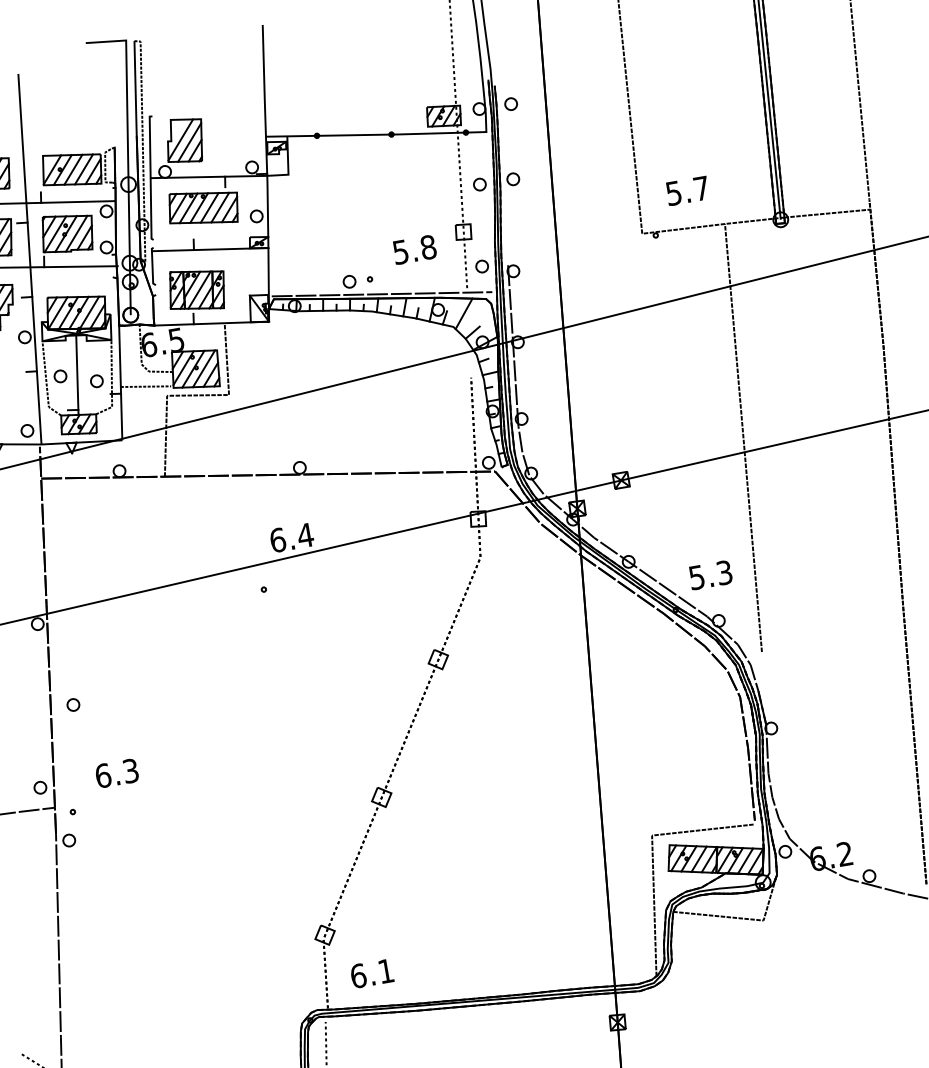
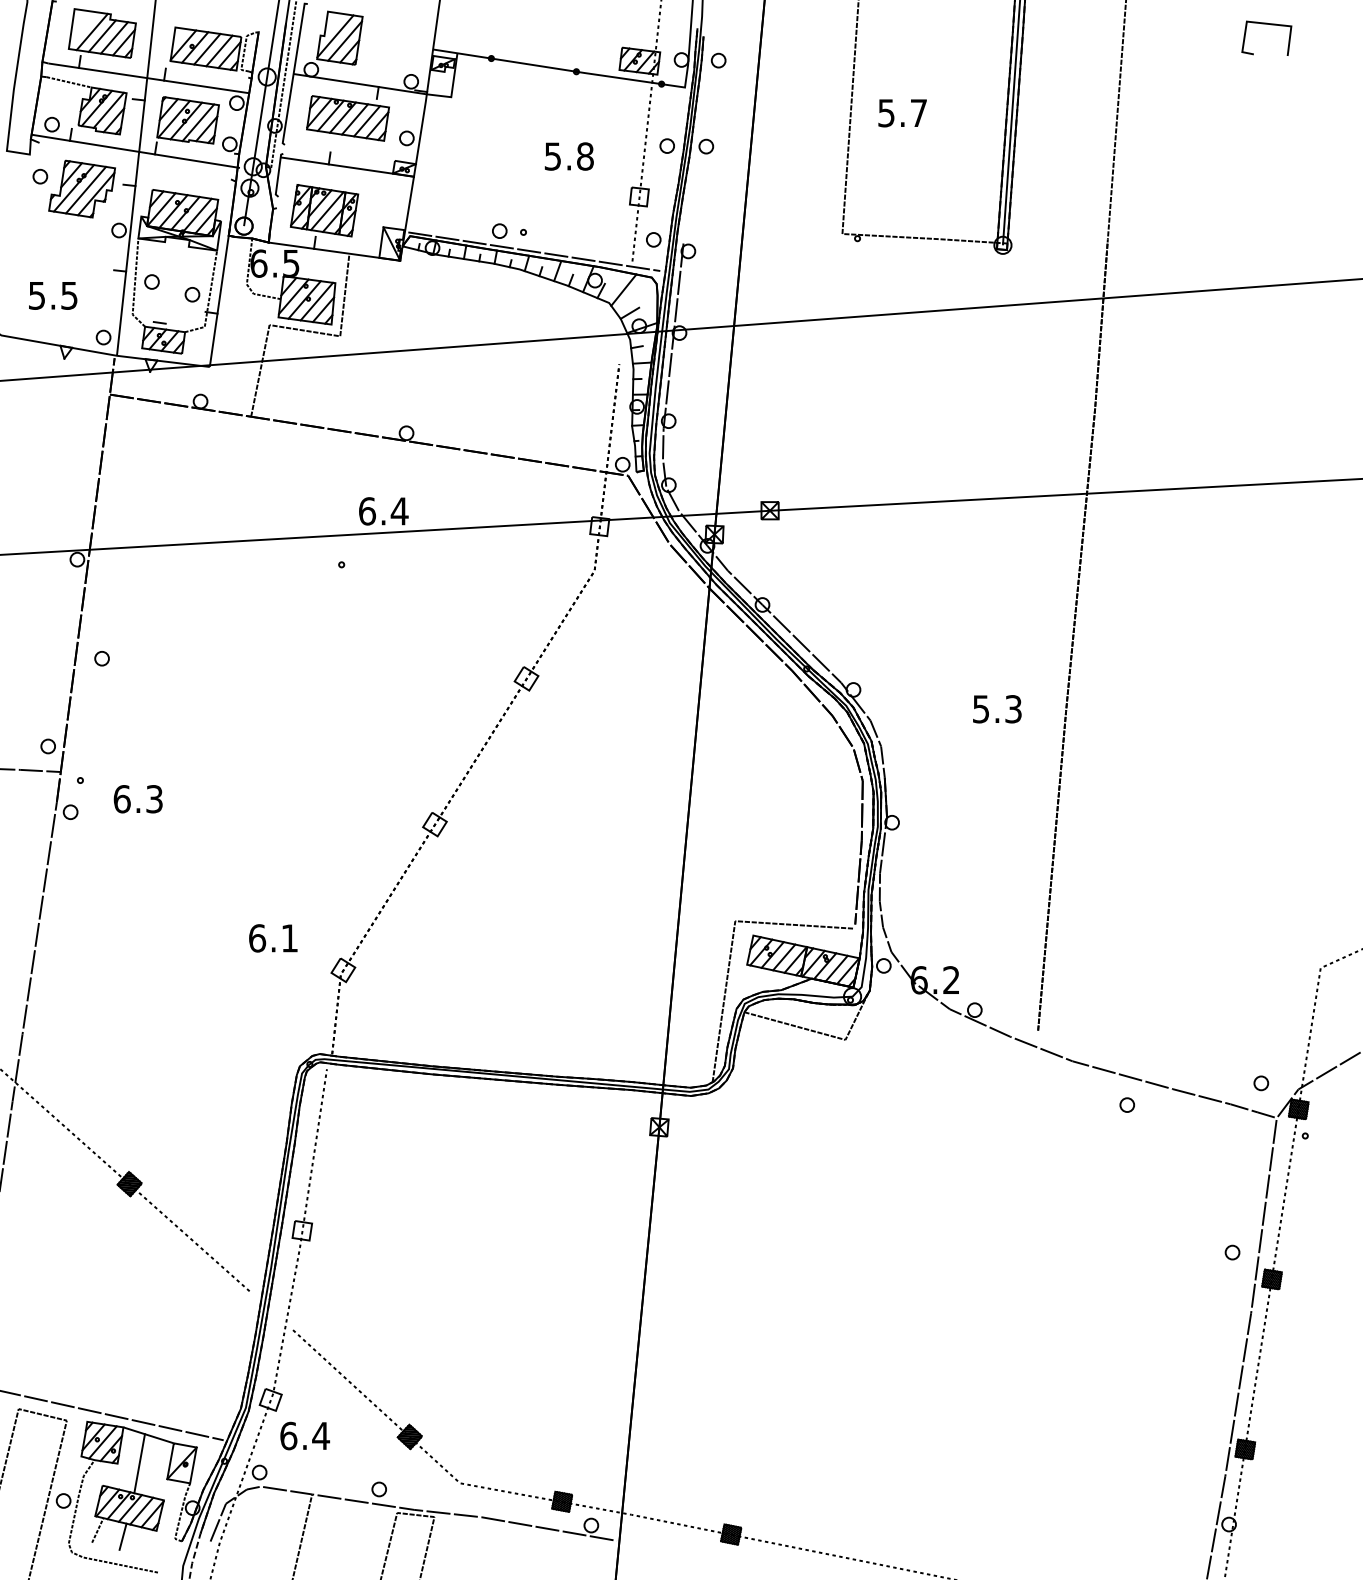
text: (687, 191) -> (902, 113), moved
line: (826, 213) -> (1056, 247), removed
text: (414, 249) -> (568, 156), moved
line: (76, 374) -> (170, 283), removed
line: (146, 386) -> (247, 310), removed
line: (743, 438) -> (917, 486), removed
text: (710, 575) -> (997, 709), moved
text: (116, 773) -> (137, 799), moved
text: (372, 973) -> (273, 938), moved

